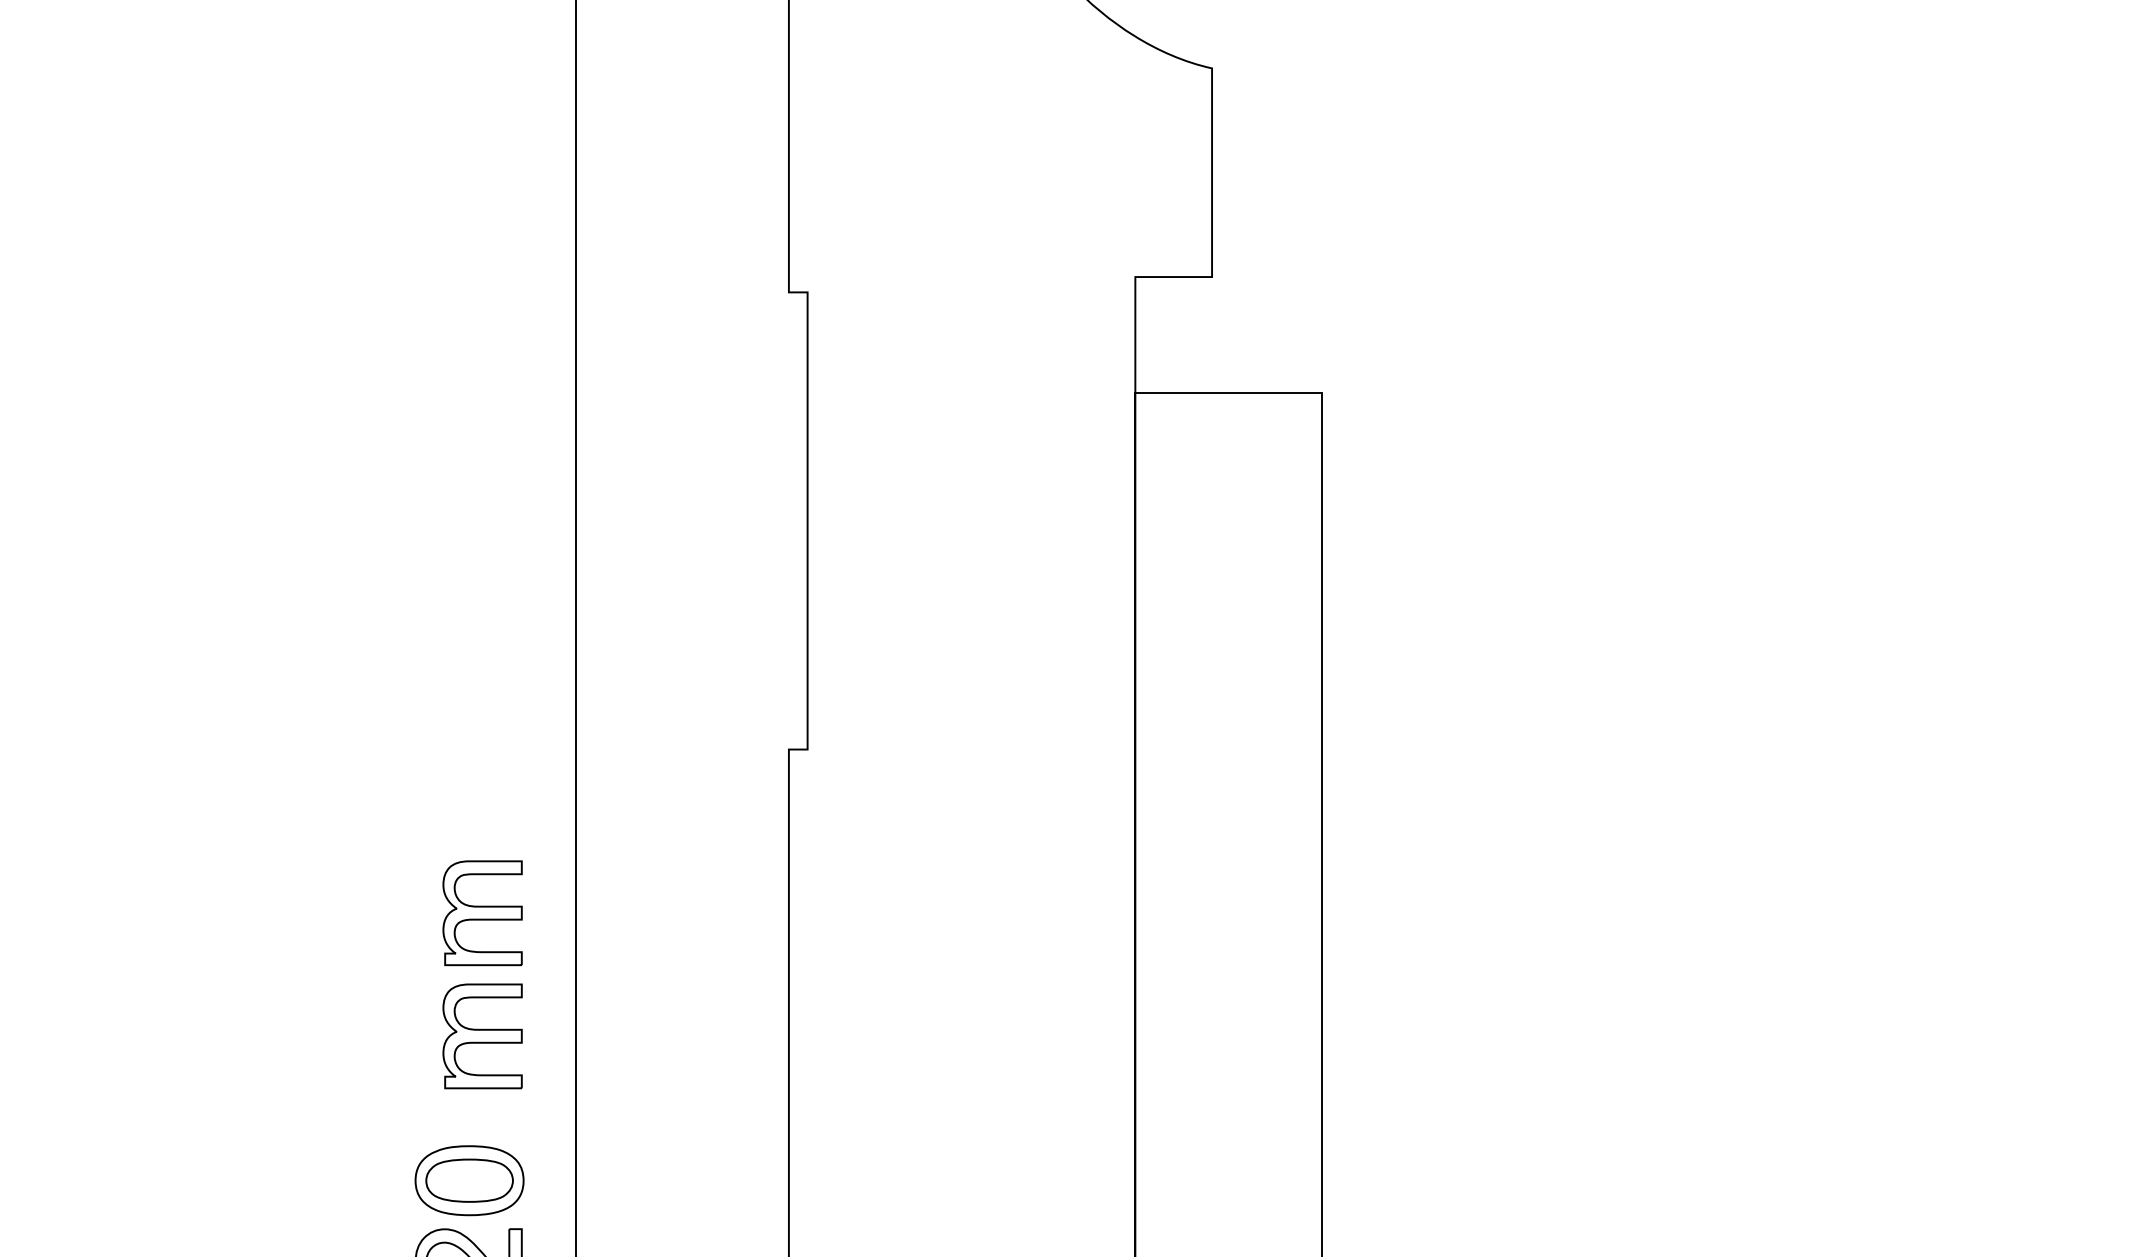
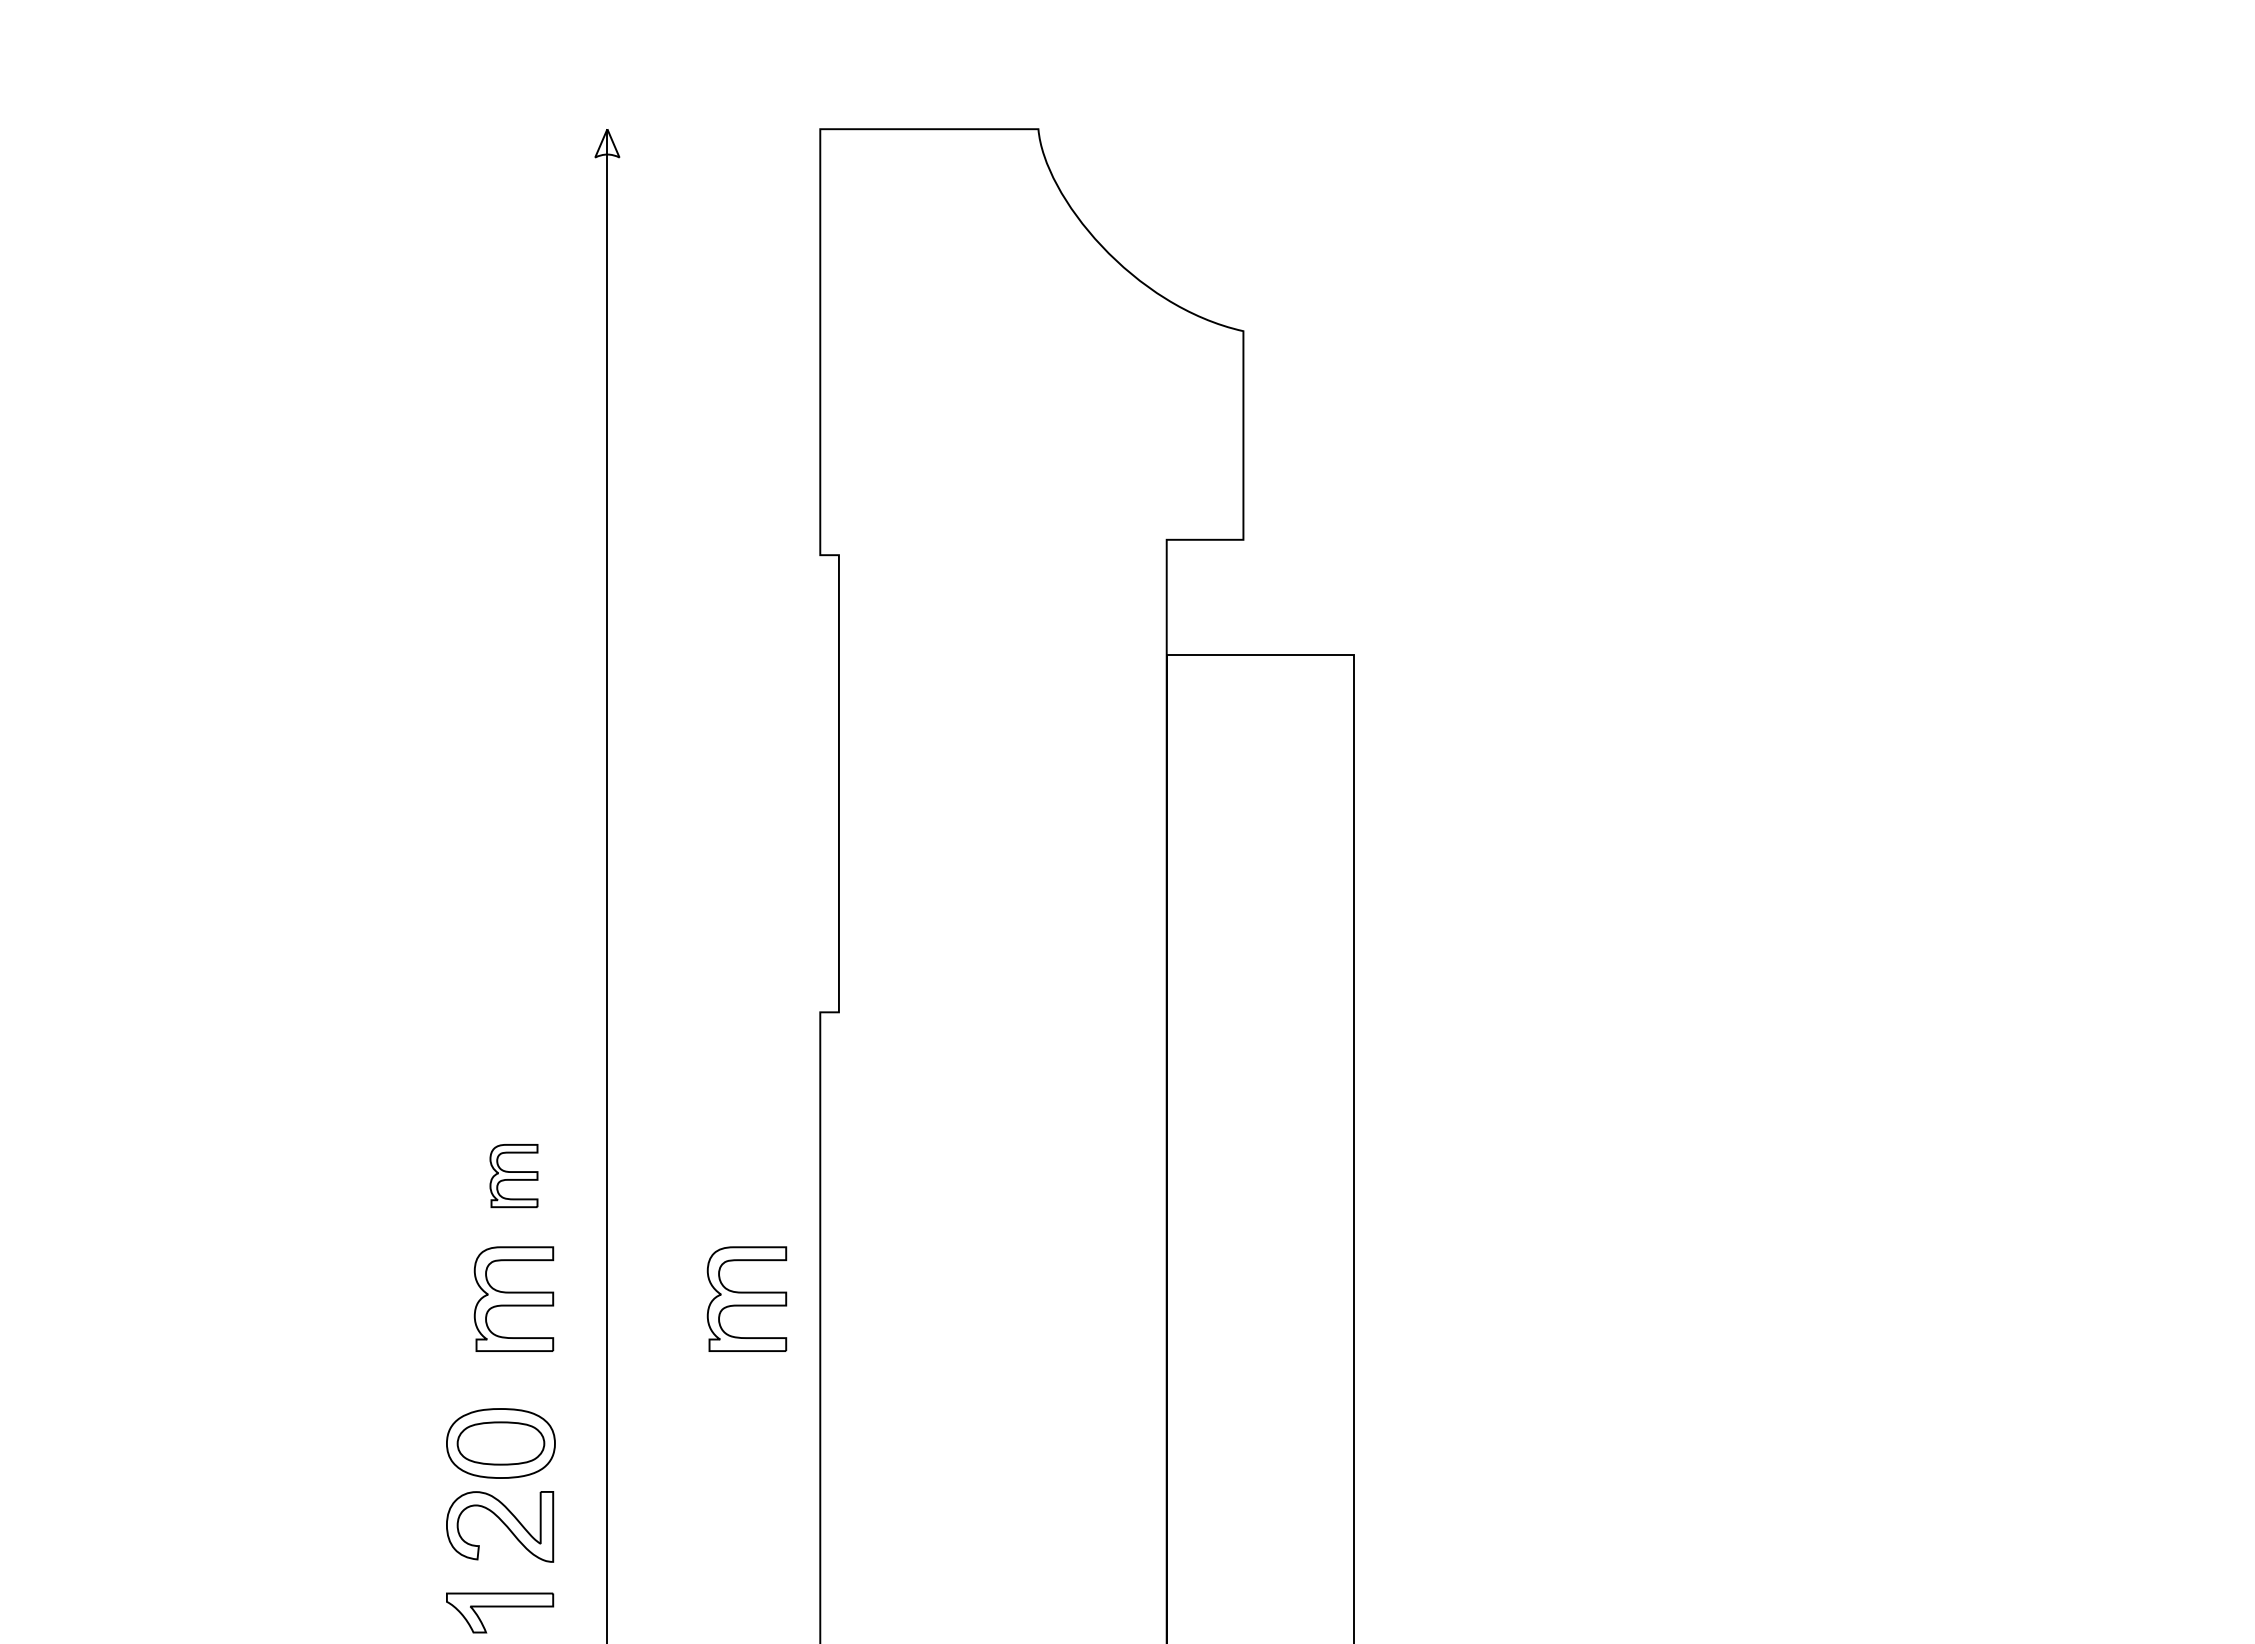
part: (482, 912) -> (513, 1175), size x0.6
part: (715, 1035) -> (746, 1298), added

